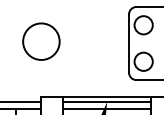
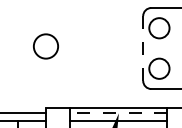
circle: (40, 41) -> (45, 46), size x0.6
line: (129, 43) -> (143, 48), solid -> dashed
line: (106, 102) -> (118, 113), solid -> dashed

